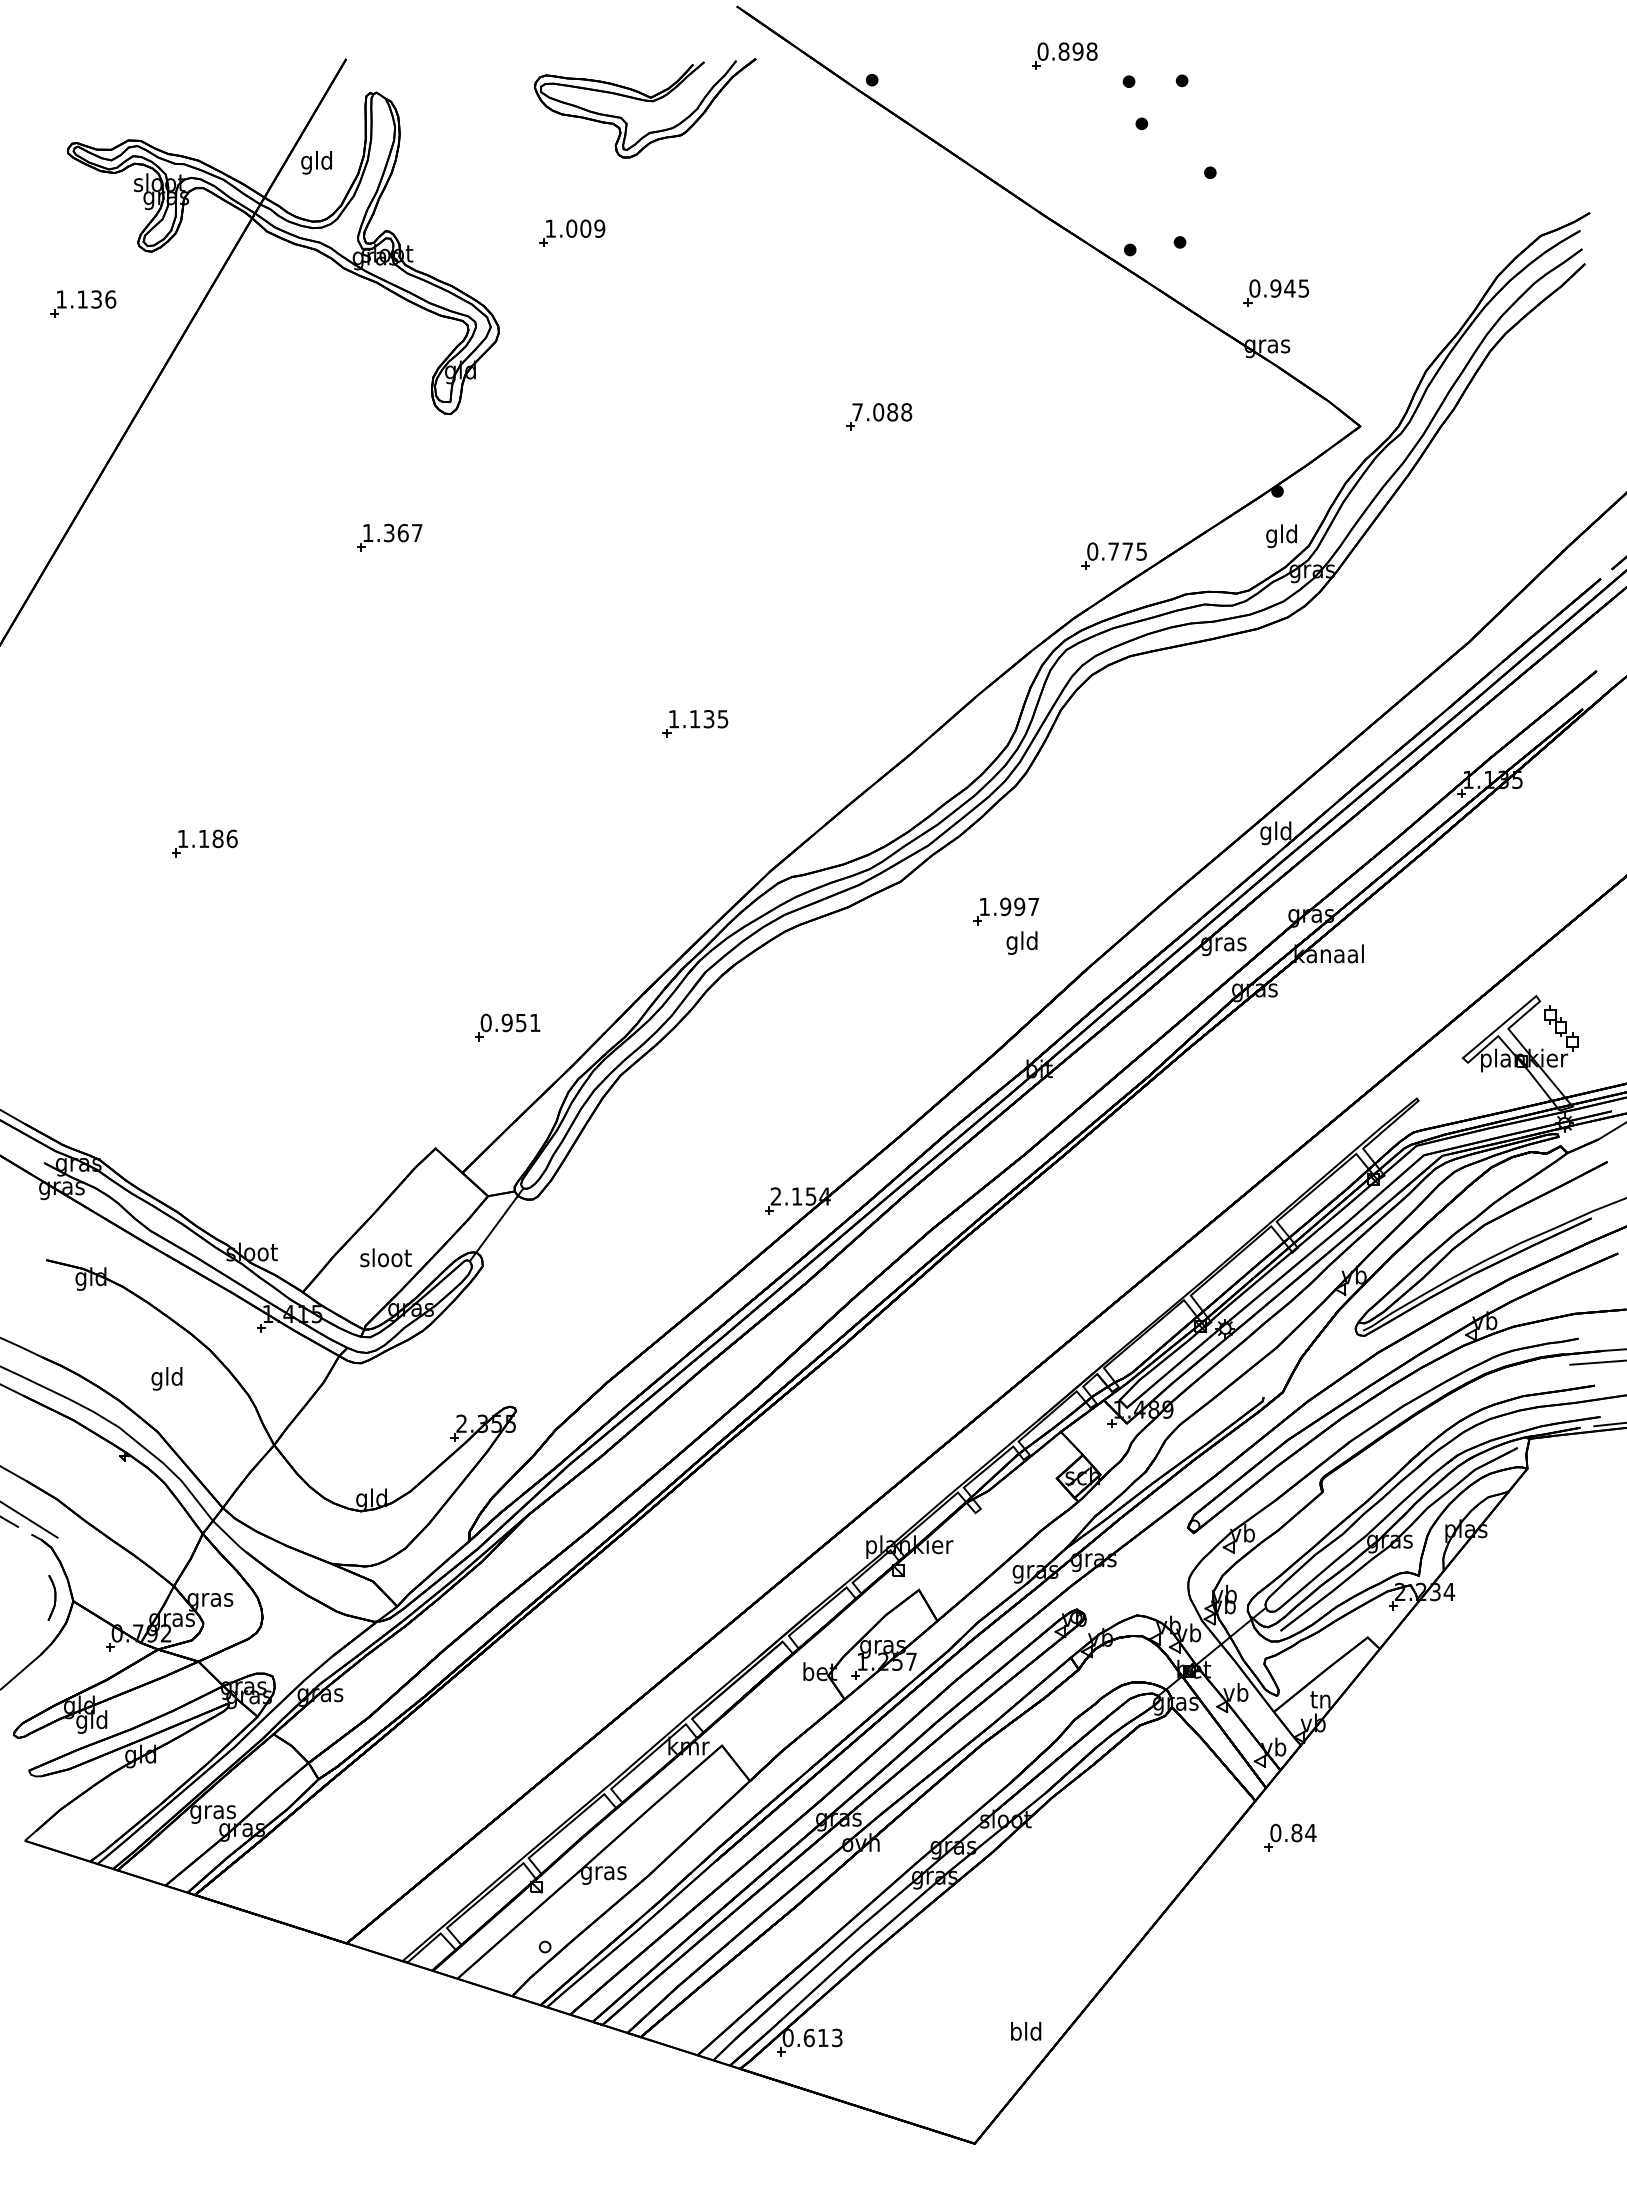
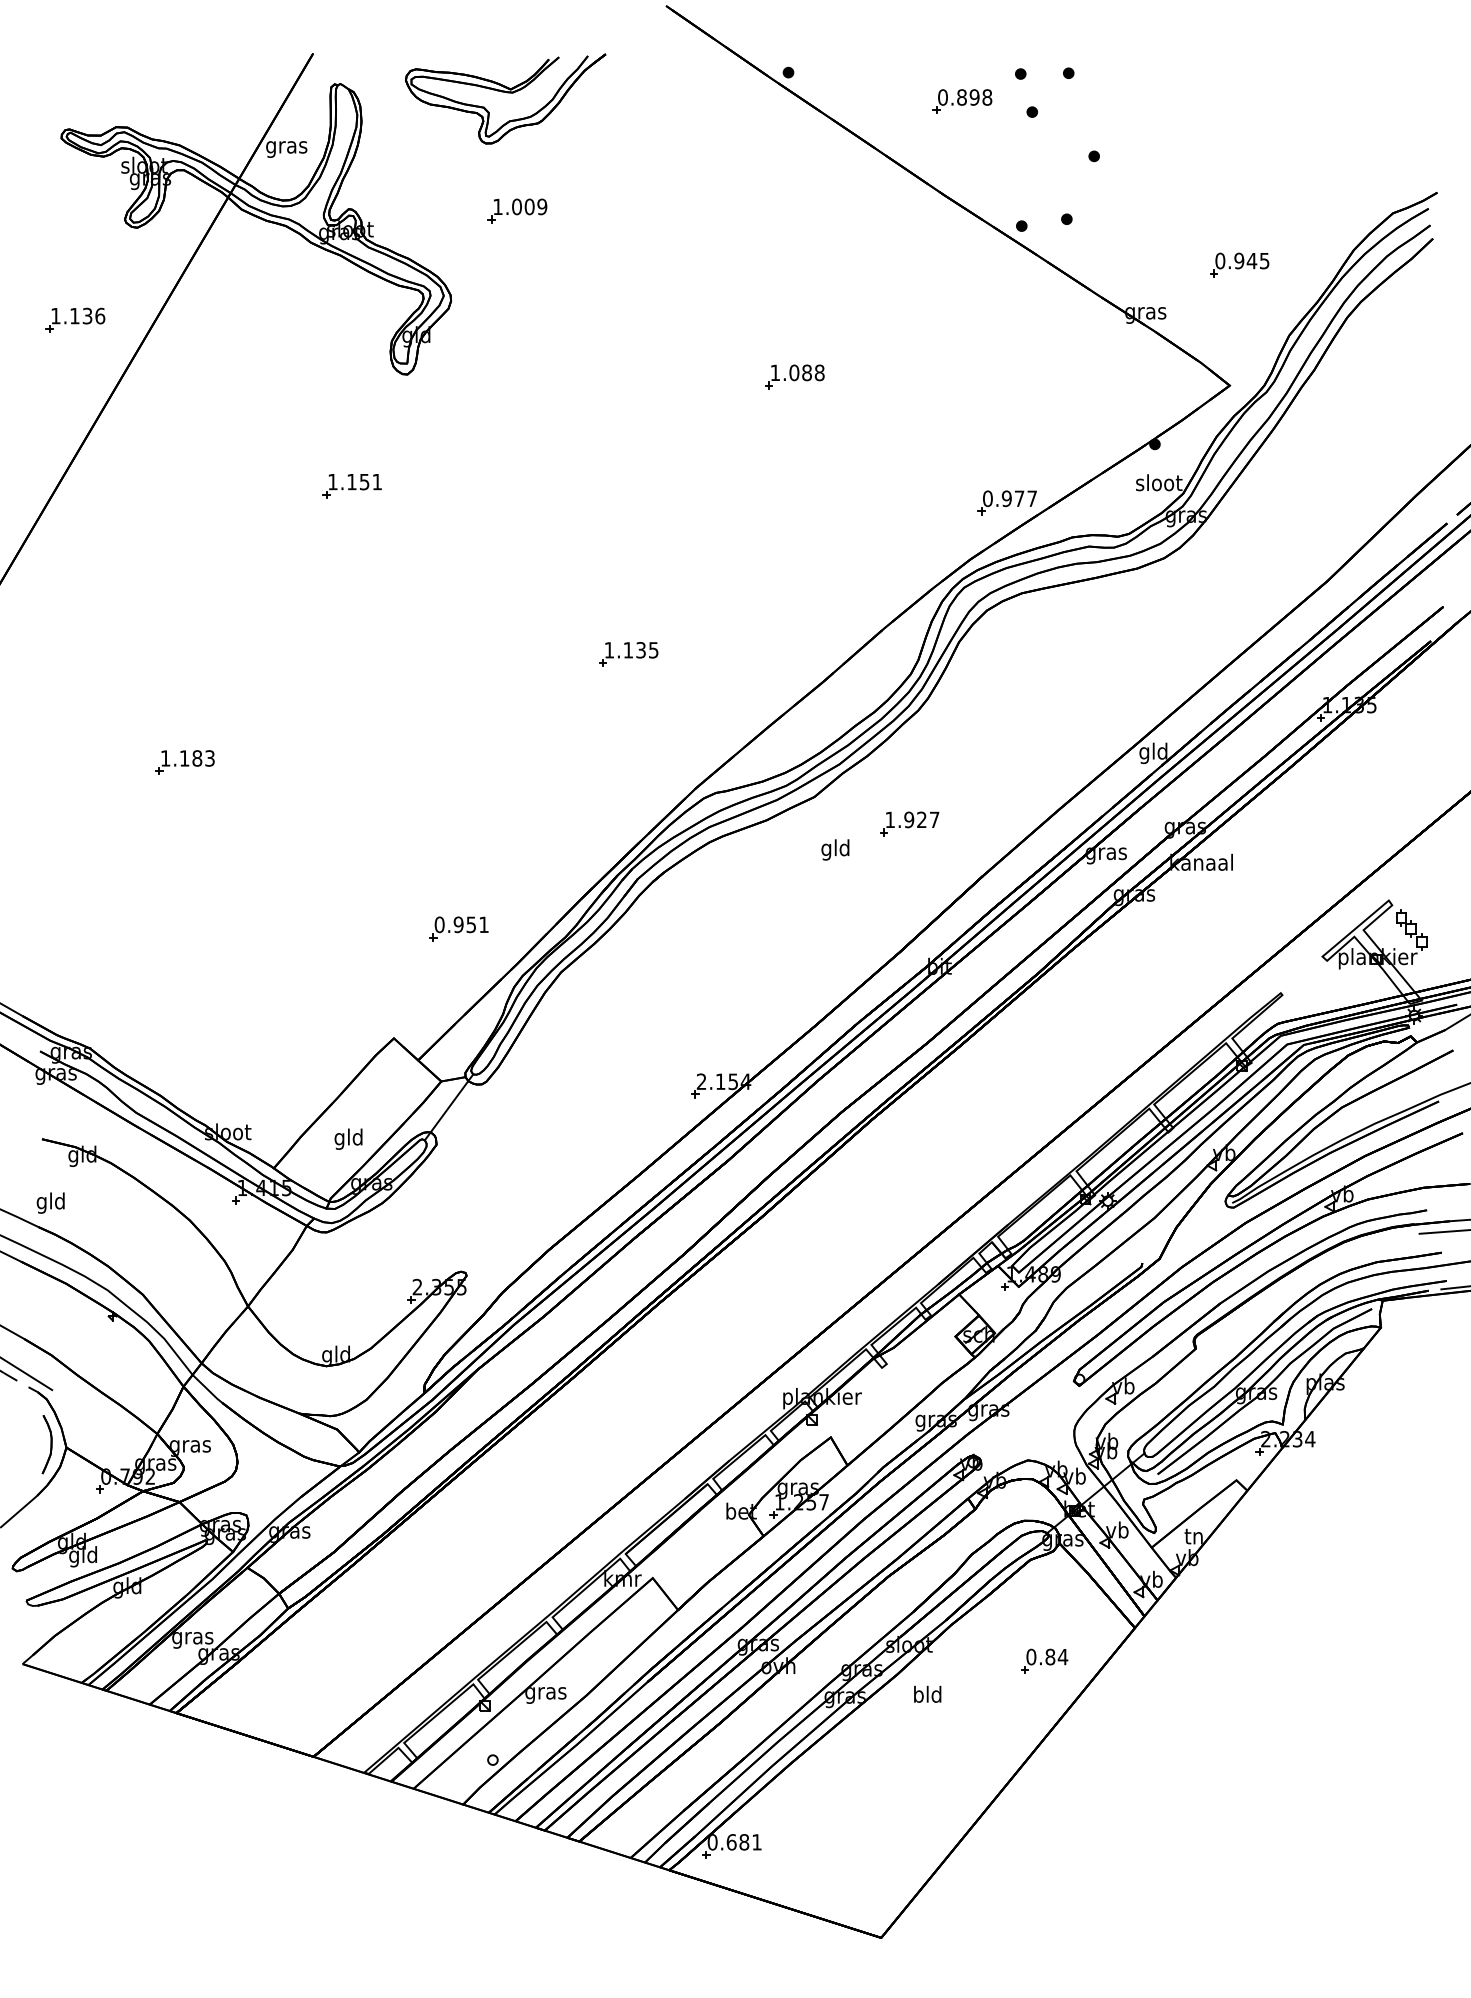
part: (1064, 55) -> (962, 100), moved
part: (644, 101) -> (505, 92), moved
text: (316, 162) -> (286, 147), gld -> gras
part: (1275, 292) -> (1238, 264), moved
part: (83, 303) -> (75, 319), moved
text: (857, 412) -> (775, 373), 7.088 -> 1.088
text: (403, 532) -> (364, 481), 1.367 -> 1.151
text: (1282, 536) -> (1159, 485), gld -> sloot
text: (1127, 551) -> (1019, 498), 0.775 -> 0.977
text: (231, 838) -> (209, 758), 1.186 -> 1.183
text: (1019, 906) -> (921, 819), 1.997 -> 1.927
text: (1021, 942) -> (834, 849), moved
text: (385, 1259) -> (348, 1138), sloot -> gld
text: (166, 1378) -> (50, 1202), moved
part: (51, 1597) -> (46, 1444), size x1.43
part: (1290, 1837) -> (1044, 1661), moved
text: (1026, 2030) -> (928, 1693), moved
text: (829, 2037) -> (749, 1841), 0.613 -> 0.681

